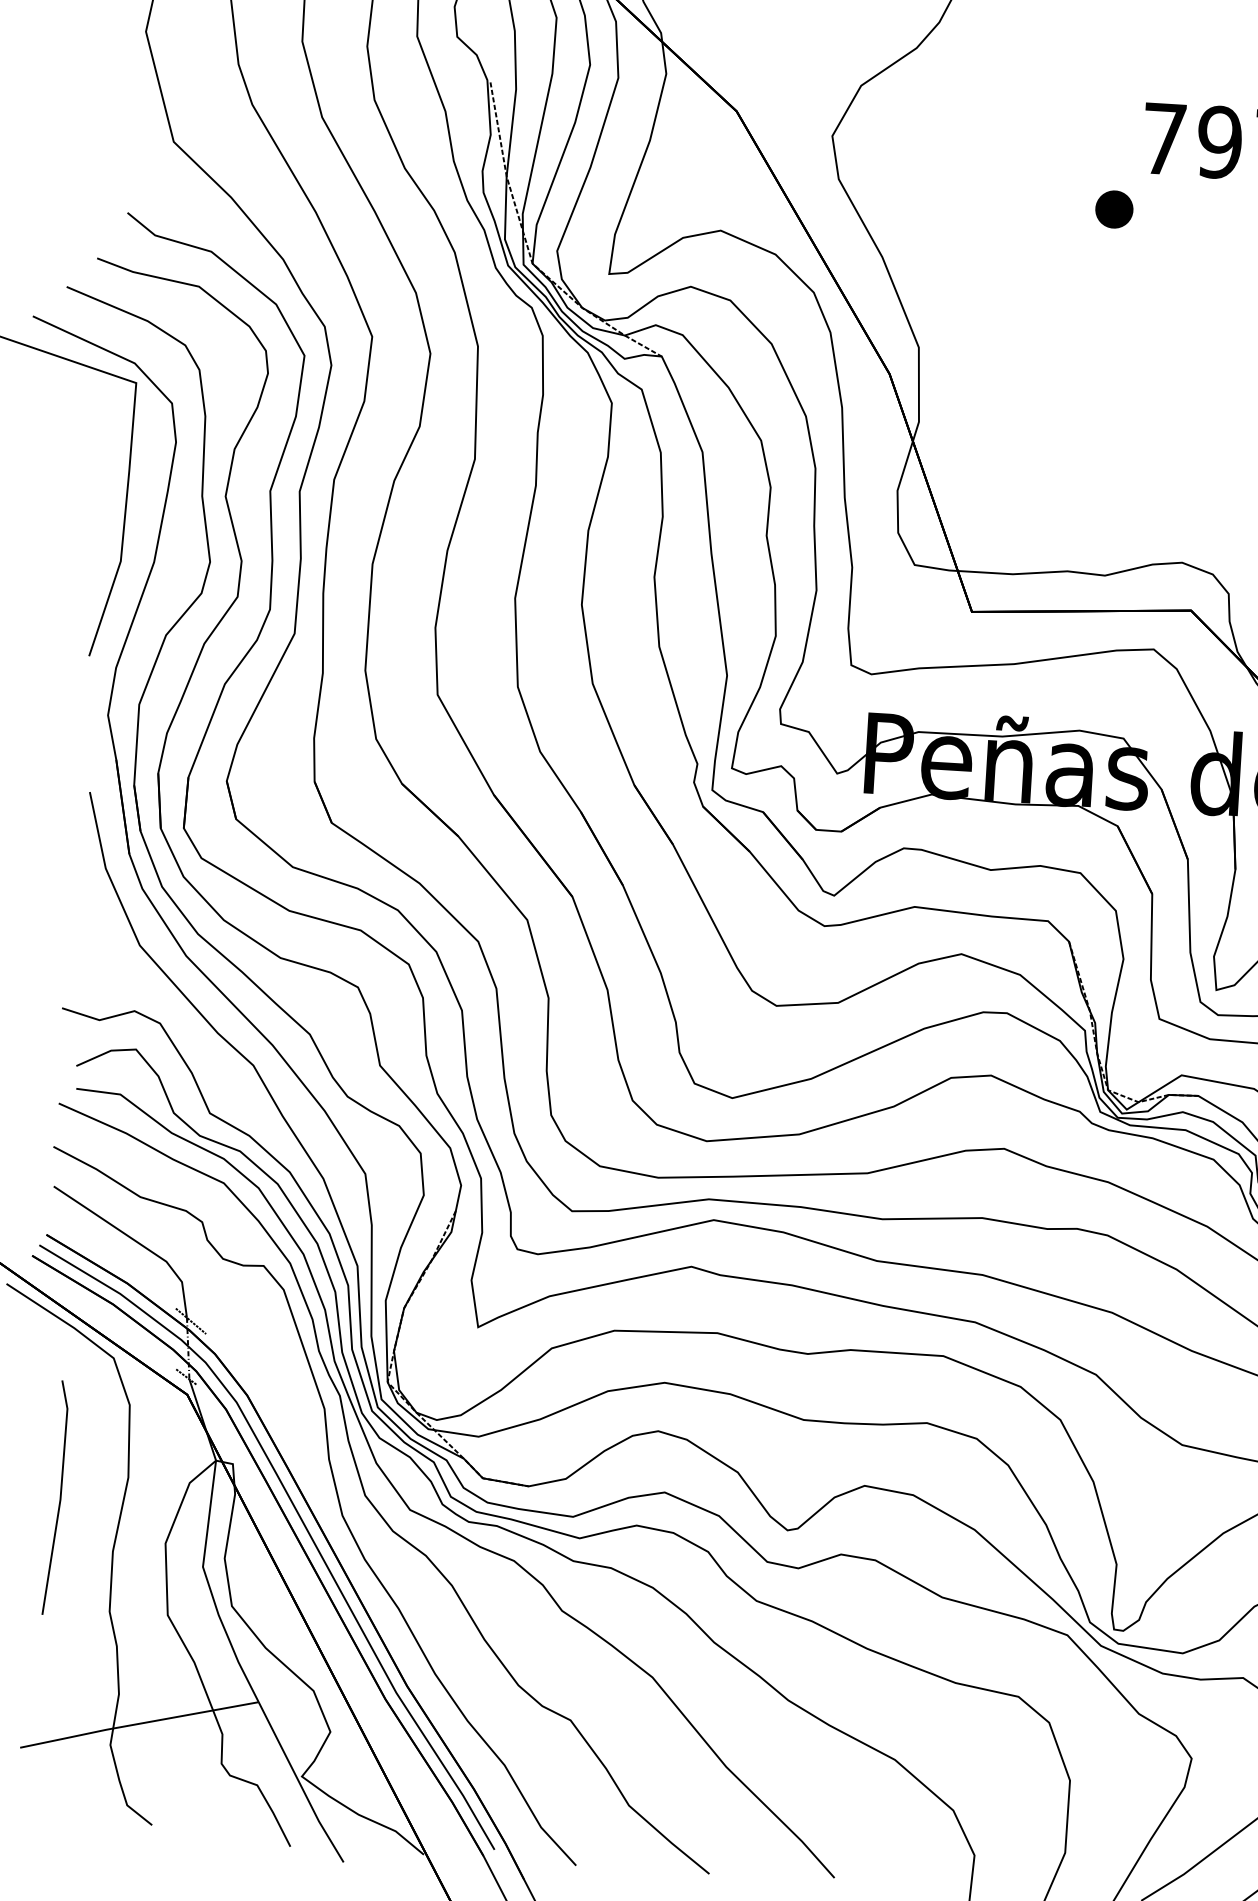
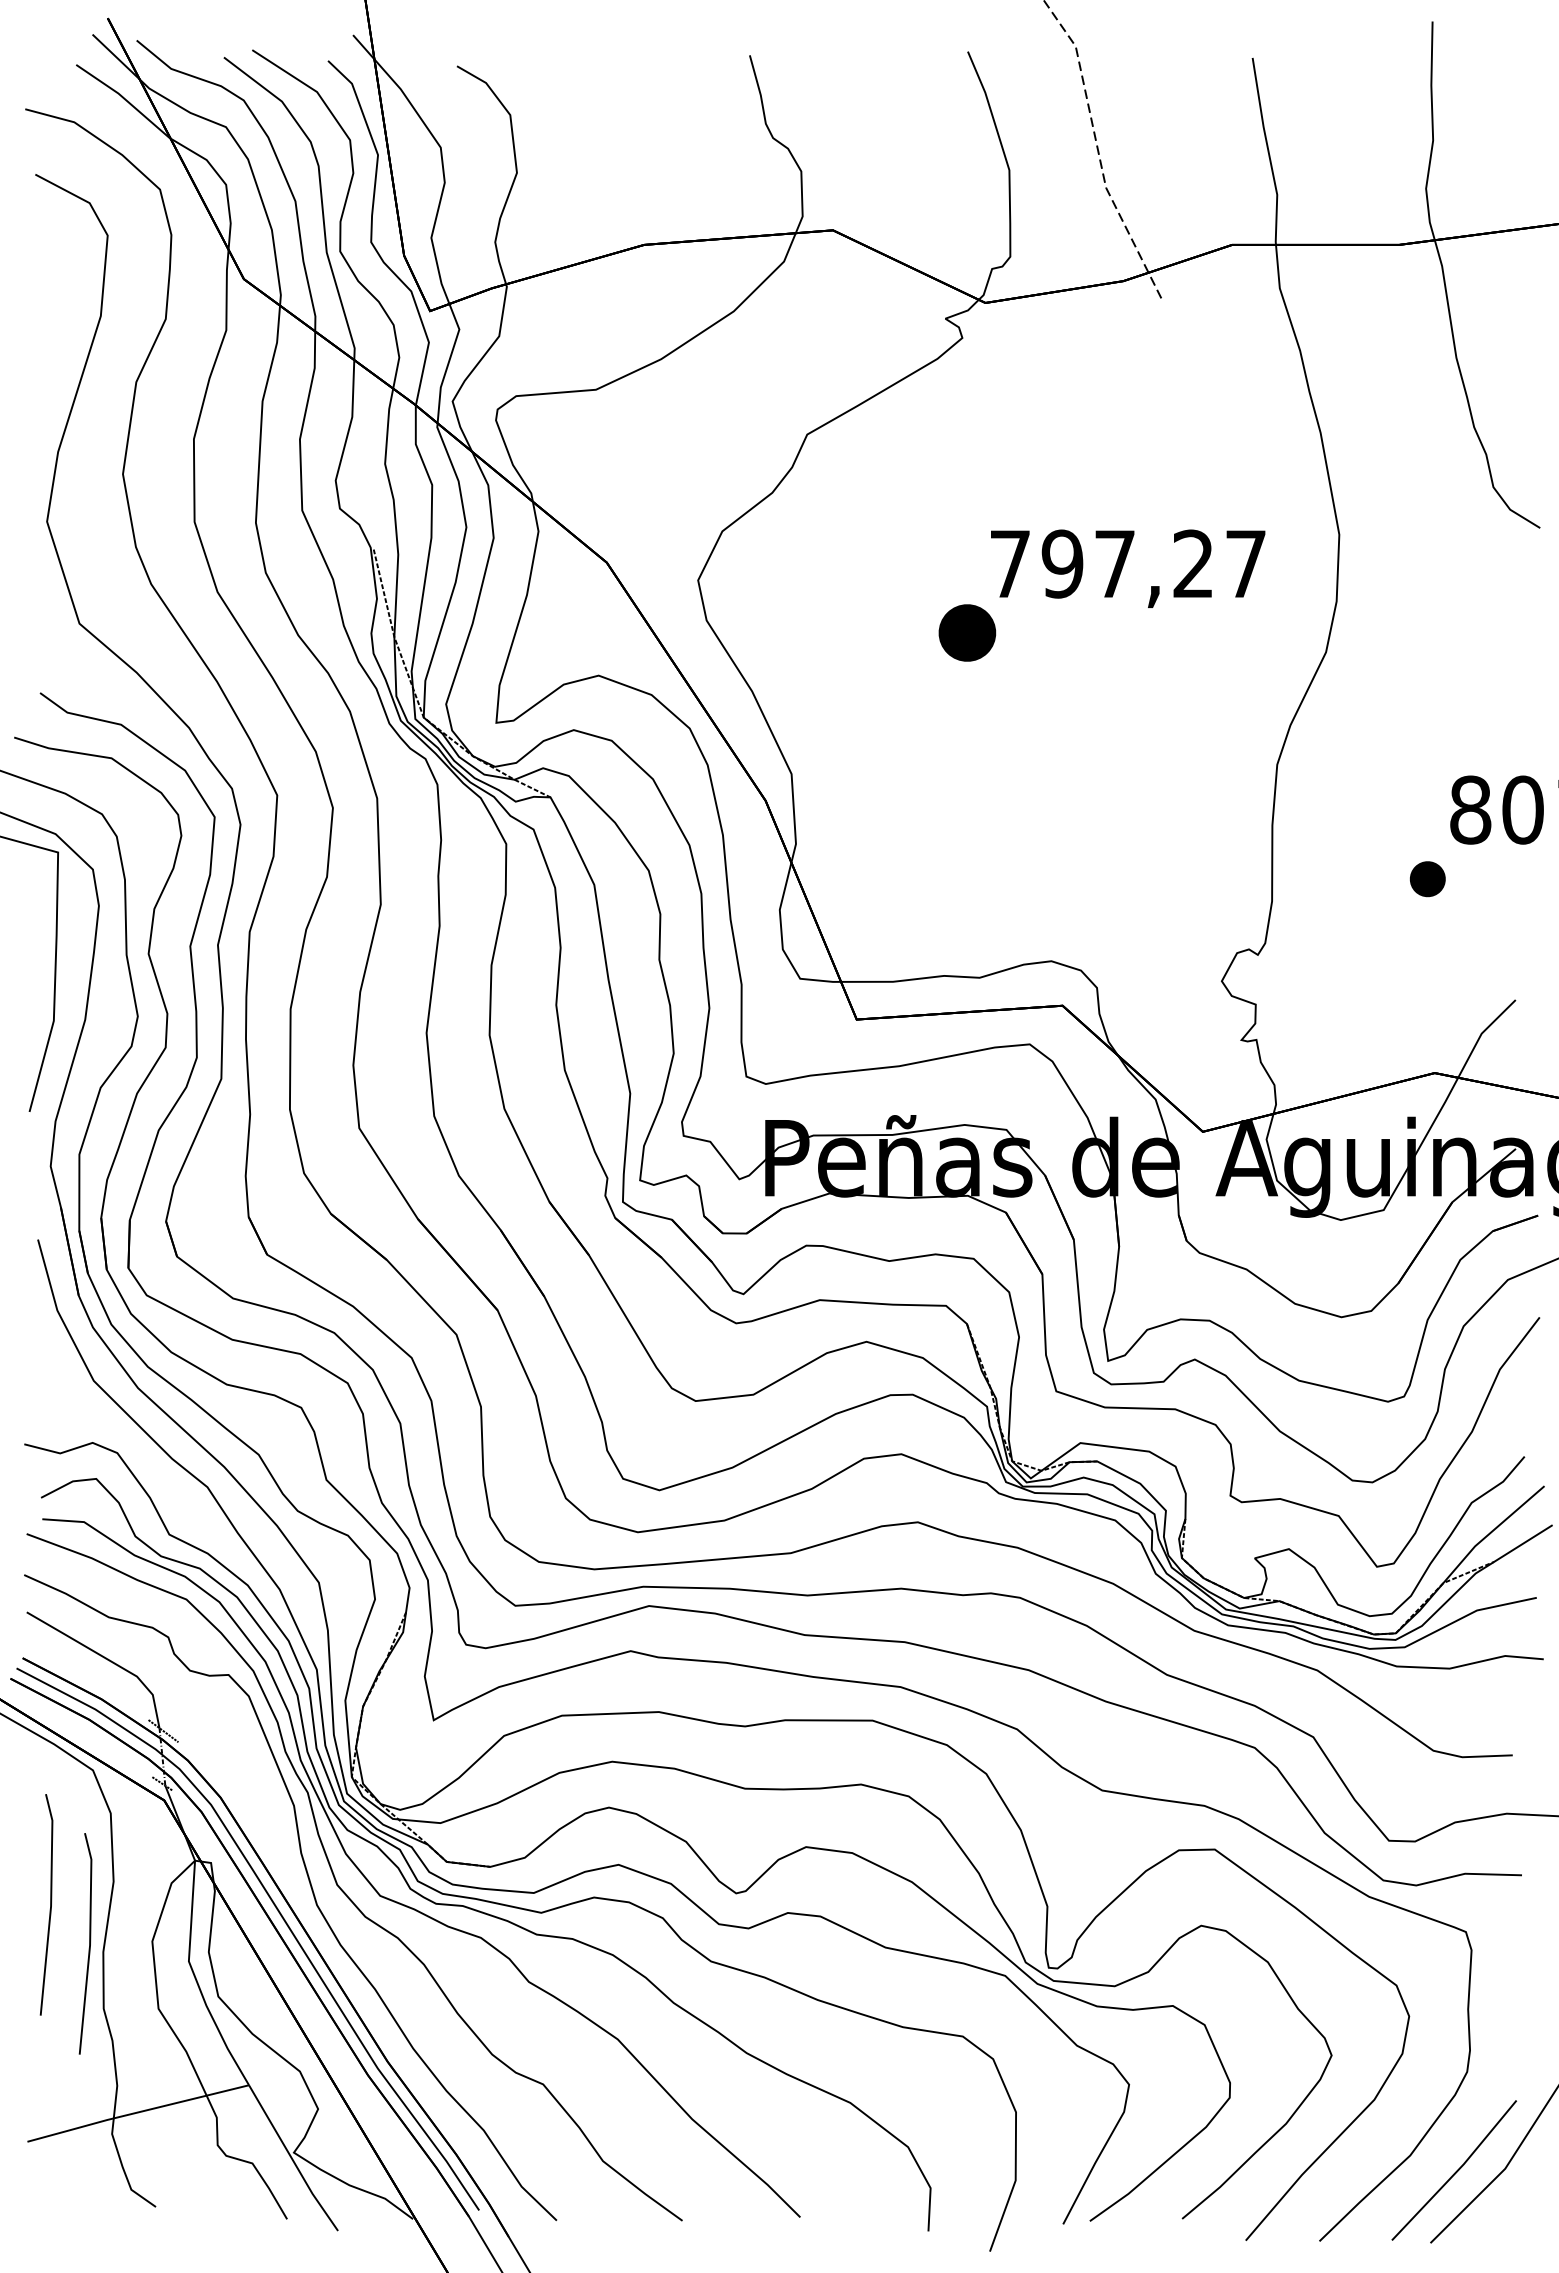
part: (1114, 209) -> (967, 633), size x1.6
line: (98, 1541) -> (89, 1943), added

